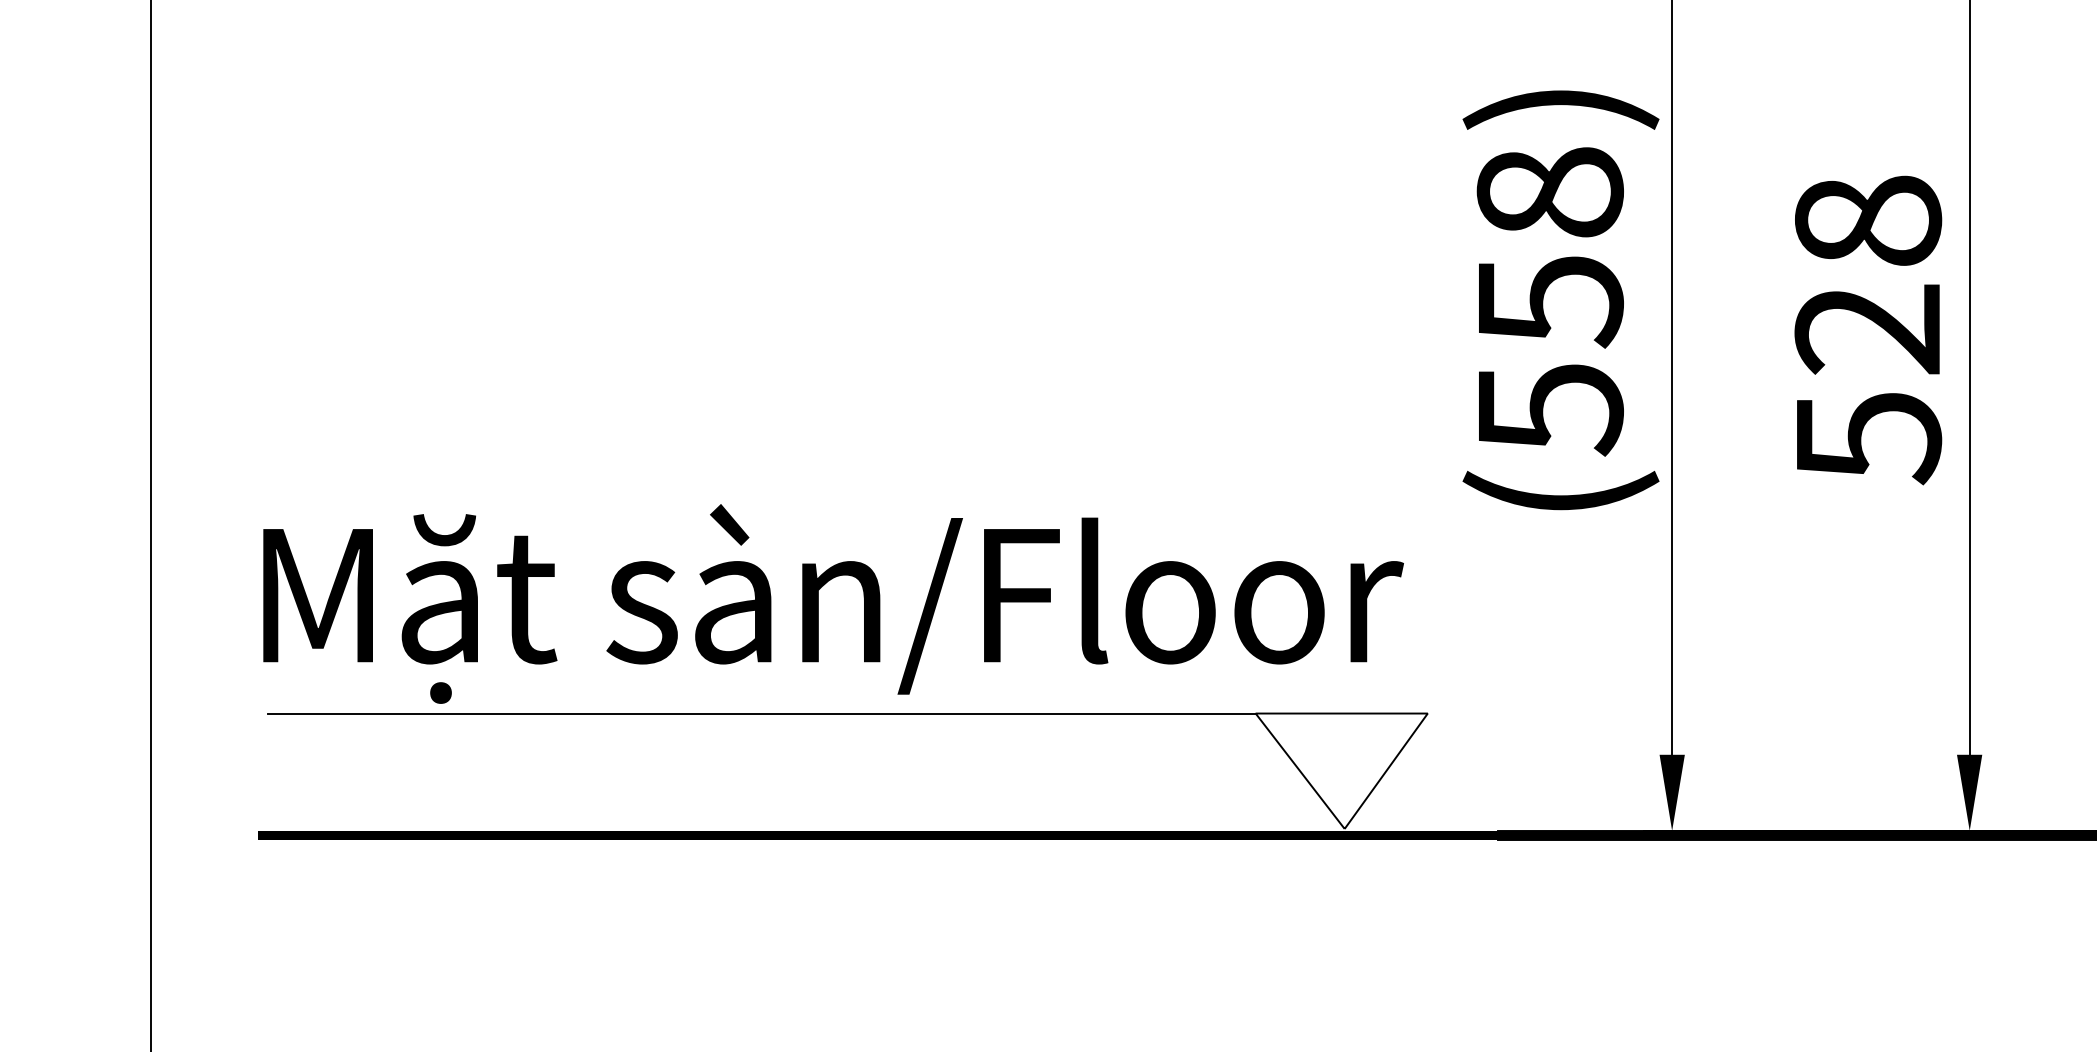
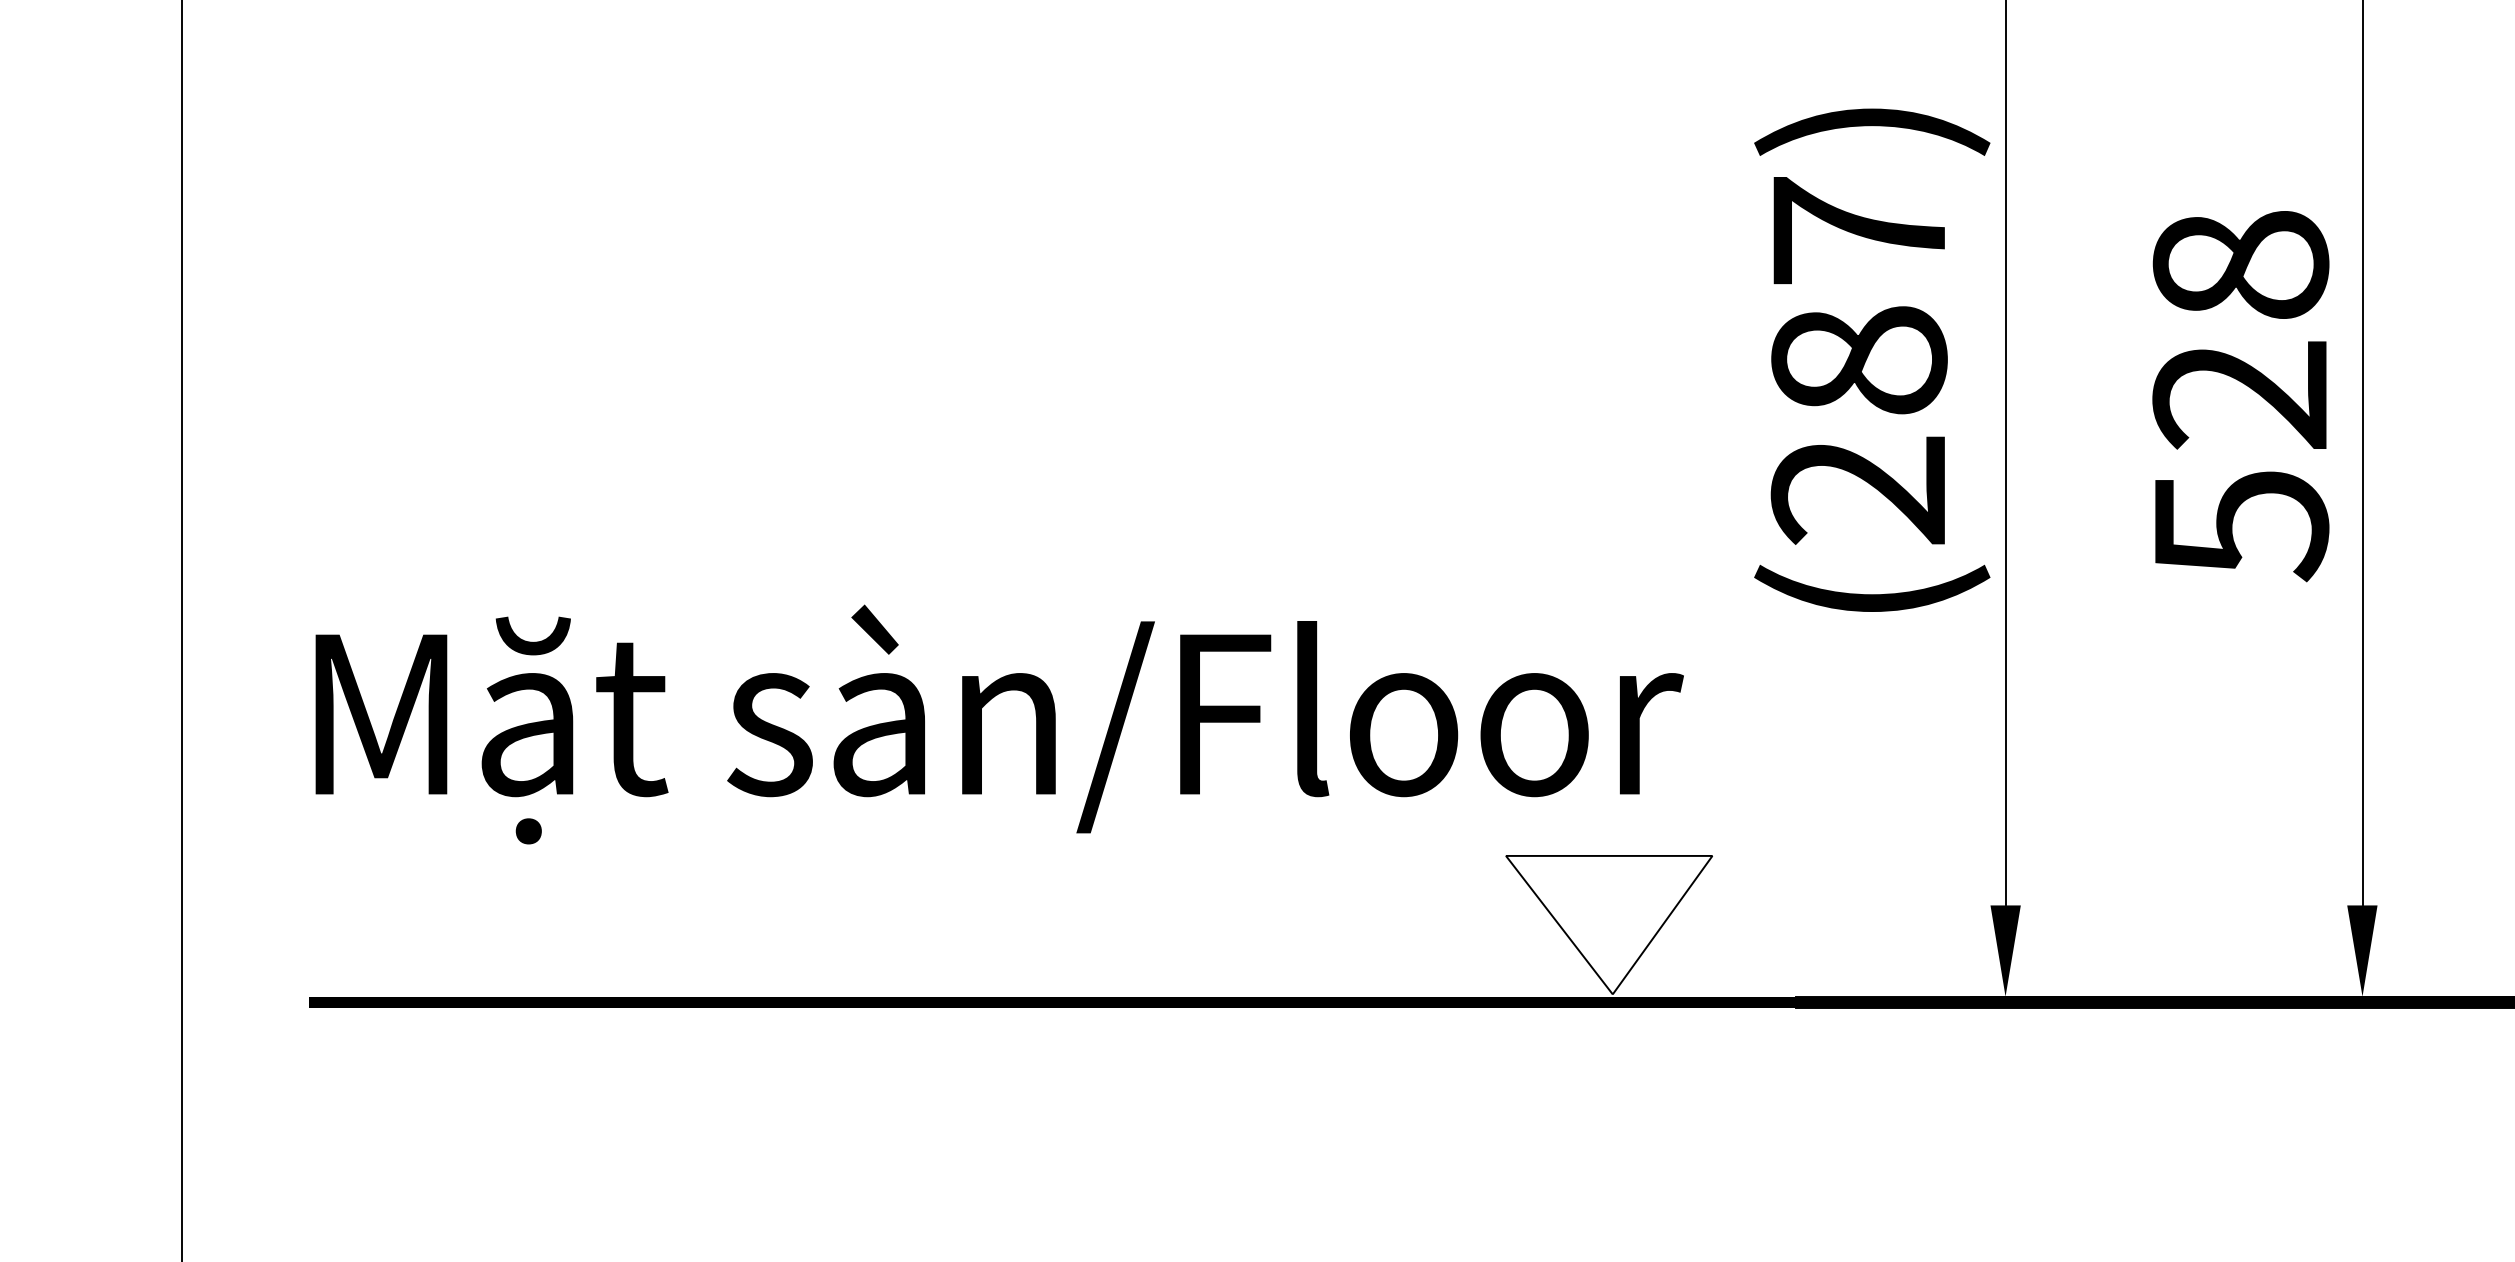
text: (1549, 301) -> (1858, 361), (558) -> (287)
line: (761, 713) -> (913, 855), removed

